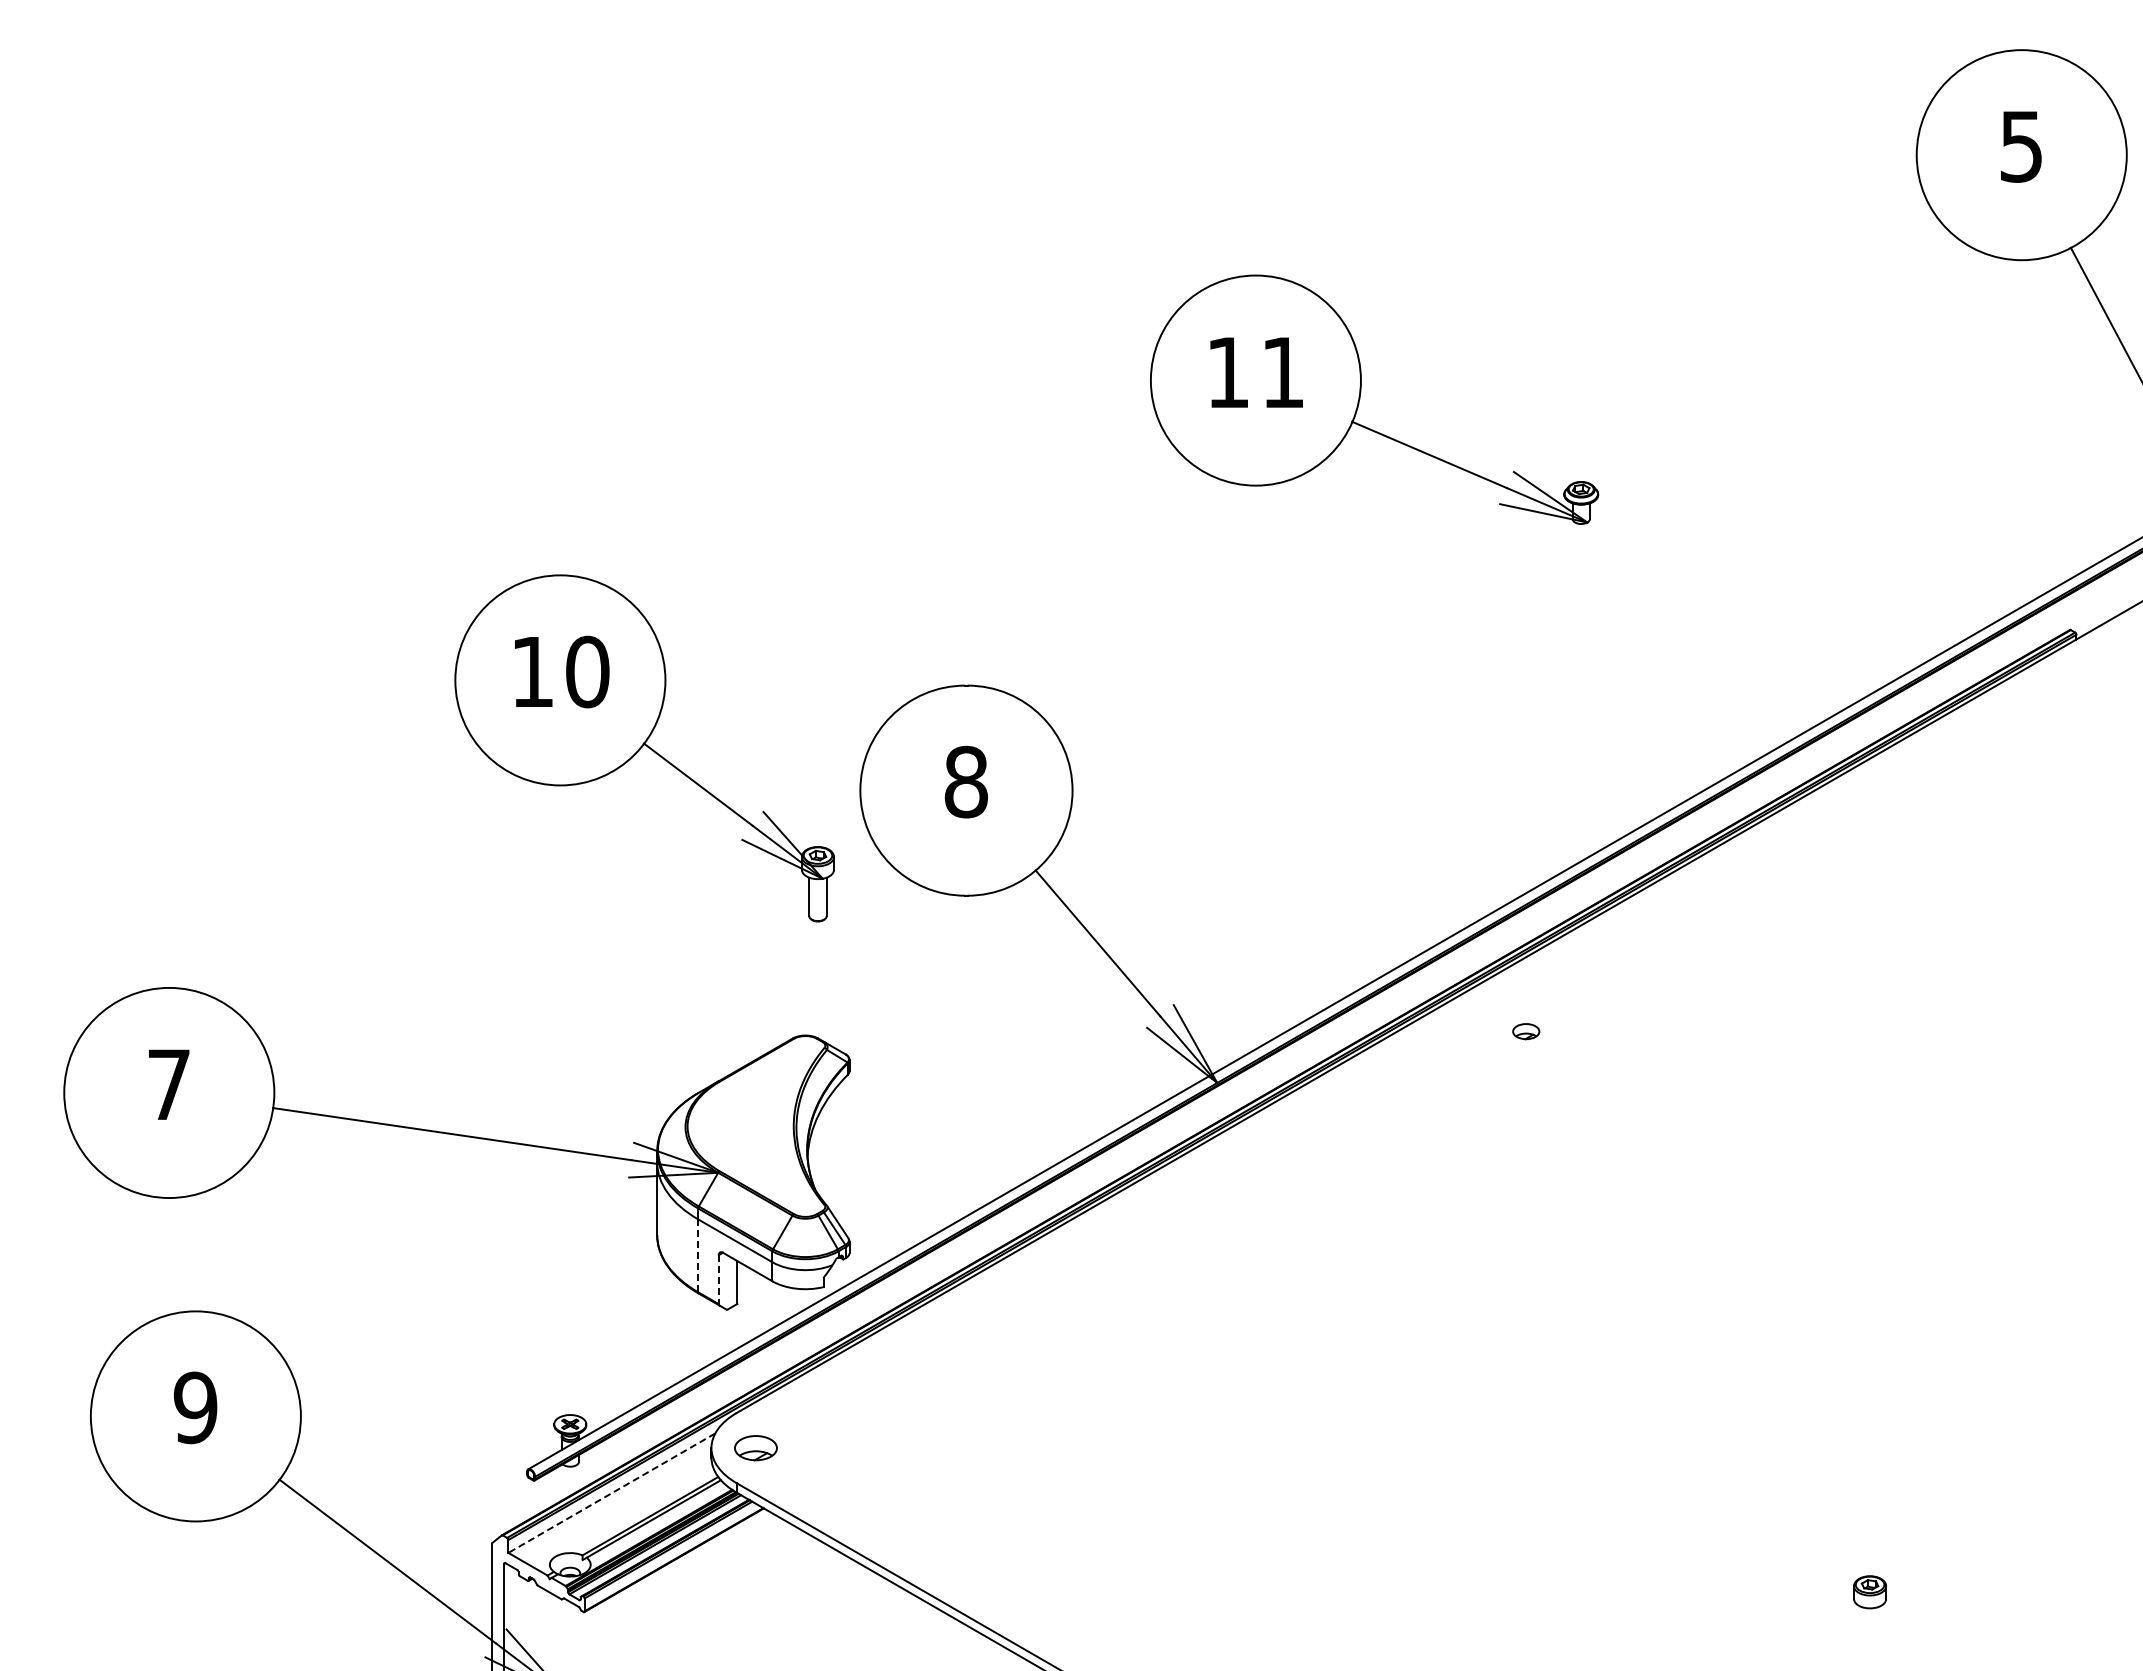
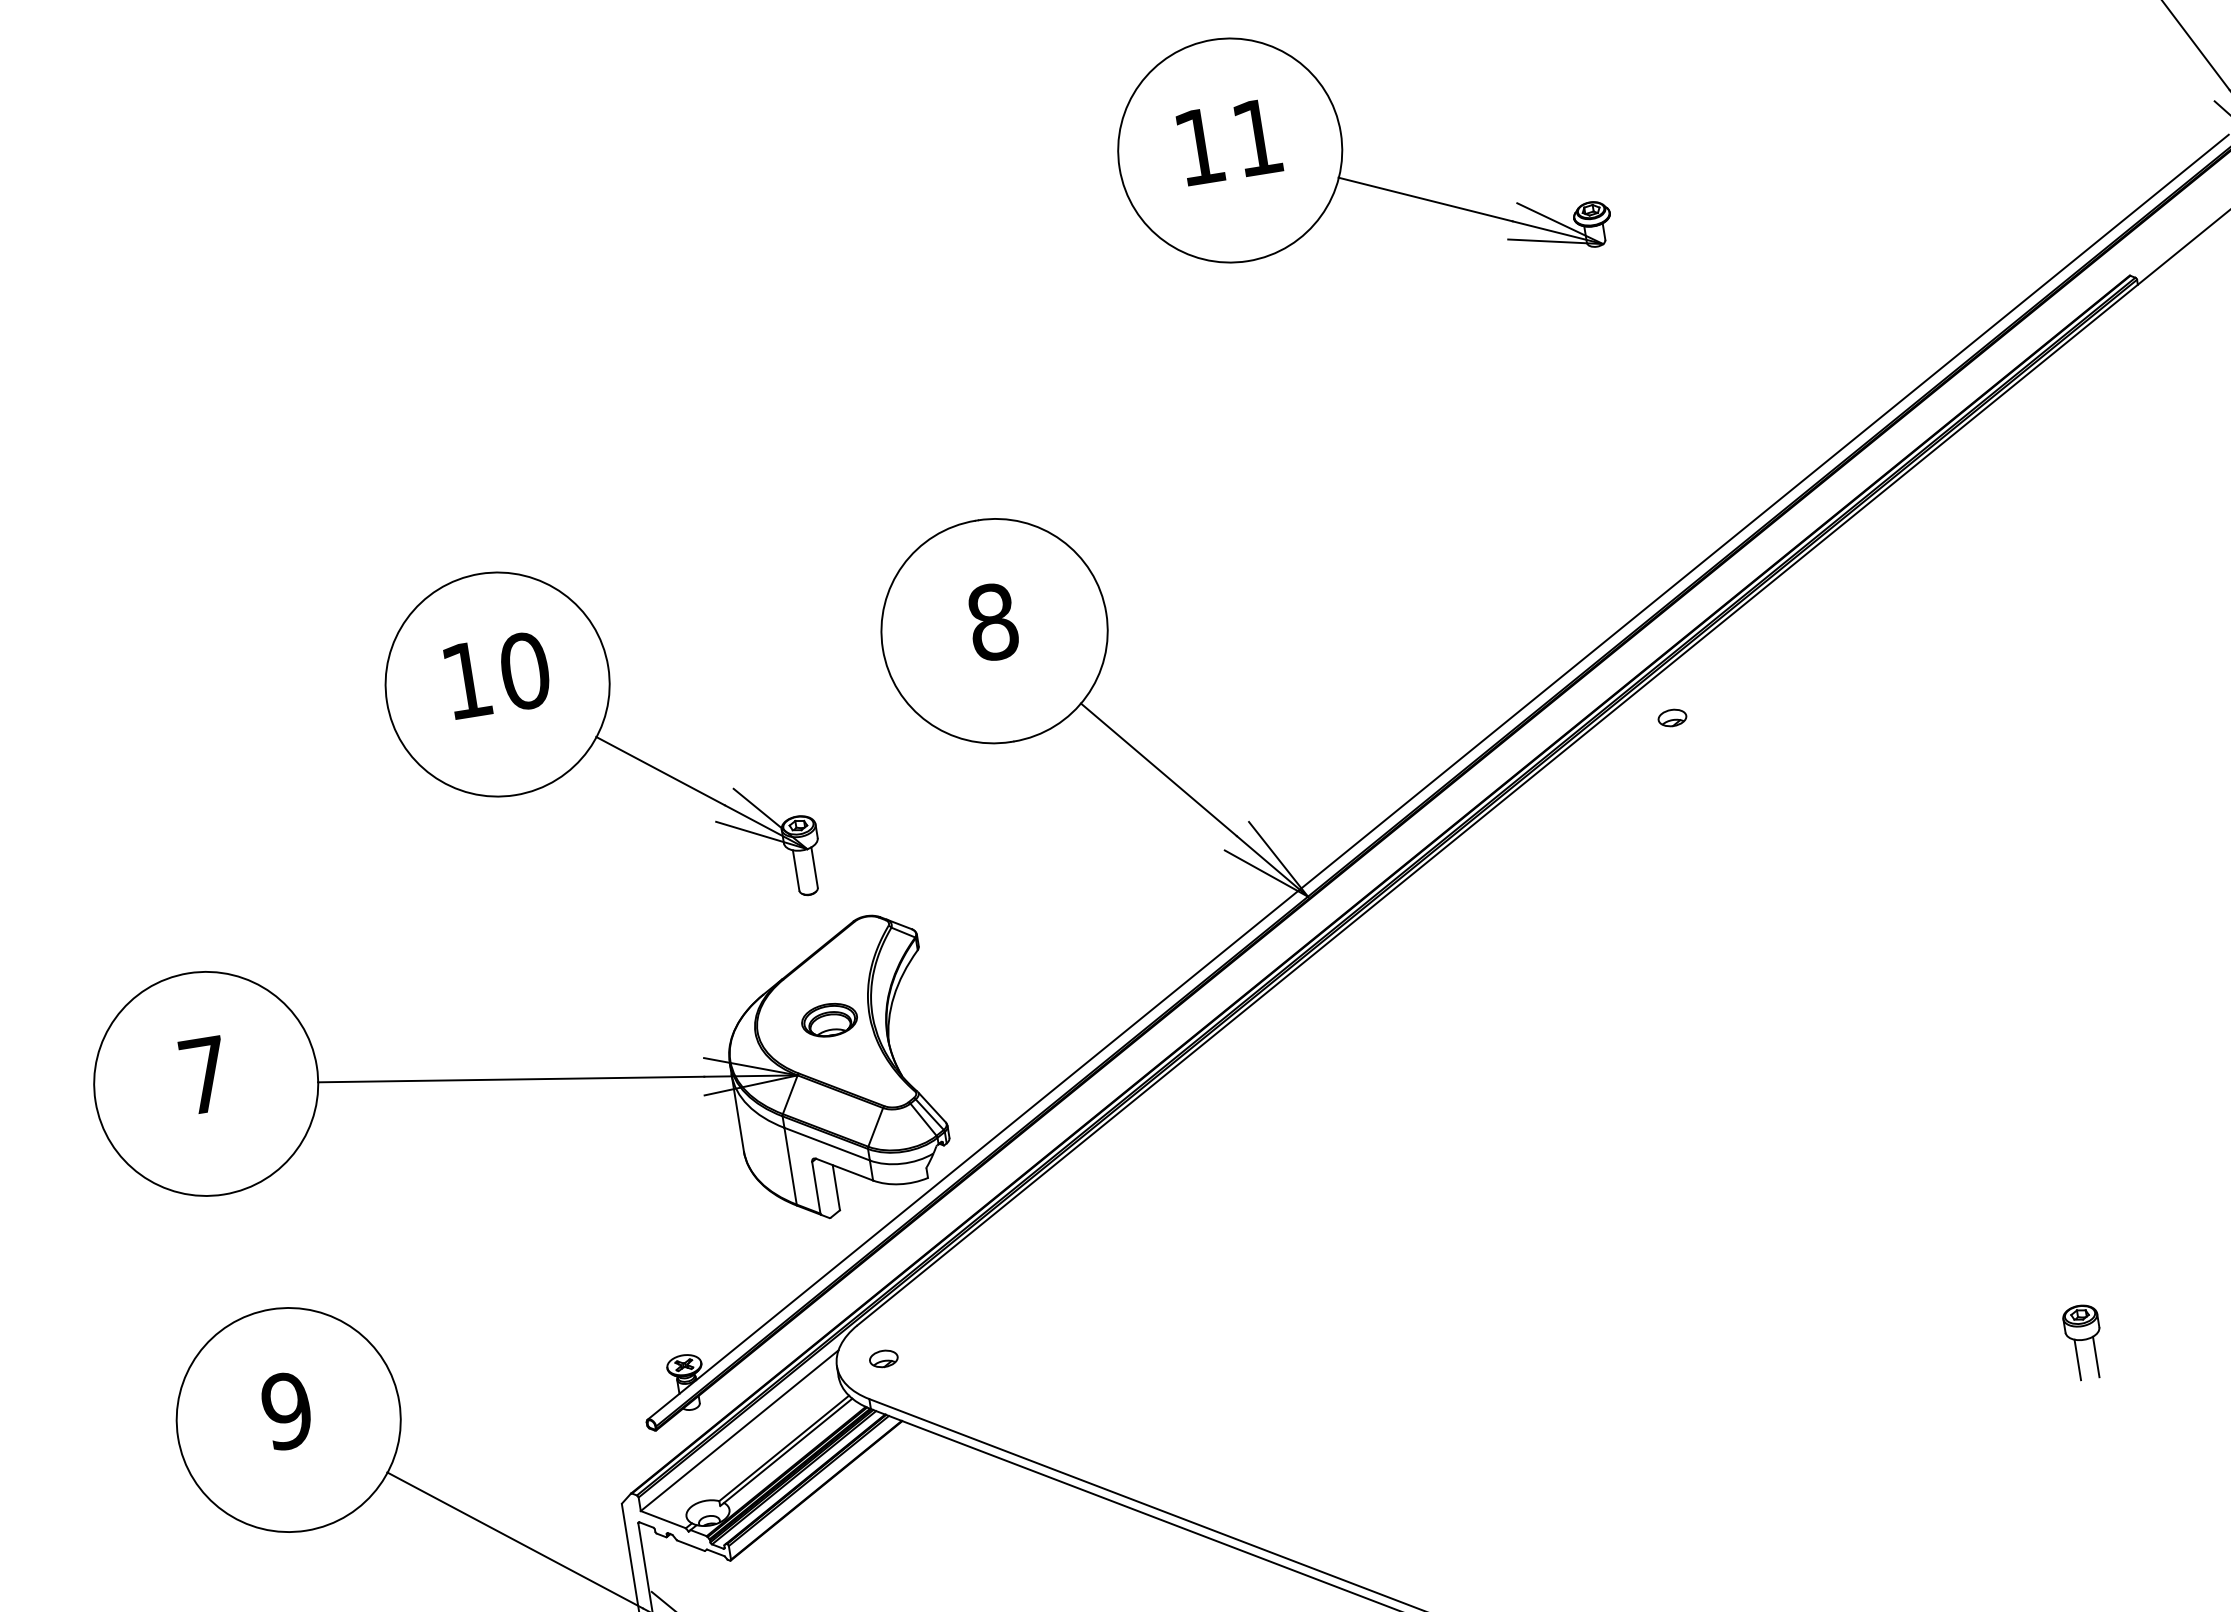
part: (644, 748) -> (597, 742), moved
part: (1526, 1031) -> (1672, 717), moved
part: (755, 1126) -> (829, 1020), added
line: (698, 1255) -> (790, 1165), dashed -> solid
line: (718, 1279) -> (815, 1187), dashed -> solid
part: (755, 1447) -> (883, 1358), size x0.62
line: (611, 1493) -> (739, 1431), dashed -> solid
line: (1861, 1625) -> (2077, 1359), added
line: (1878, 1625) -> (2095, 1356), added

